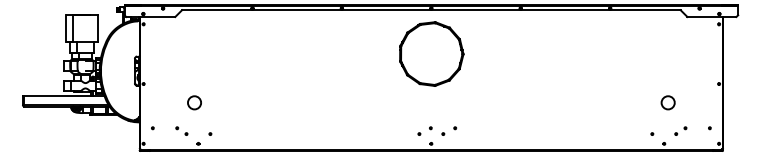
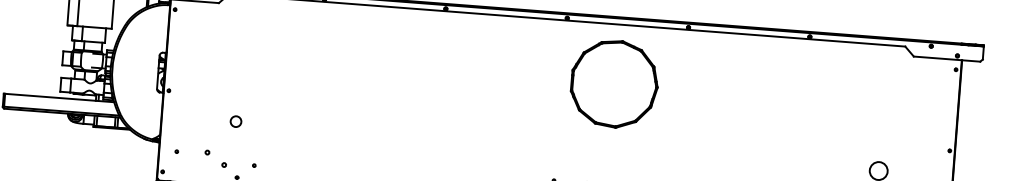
part: (431, 53) -> (614, 83), moved
circle: (194, 102) -> (236, 121), size x0.6
part: (181, 130) -> (215, 157), size x1.4

